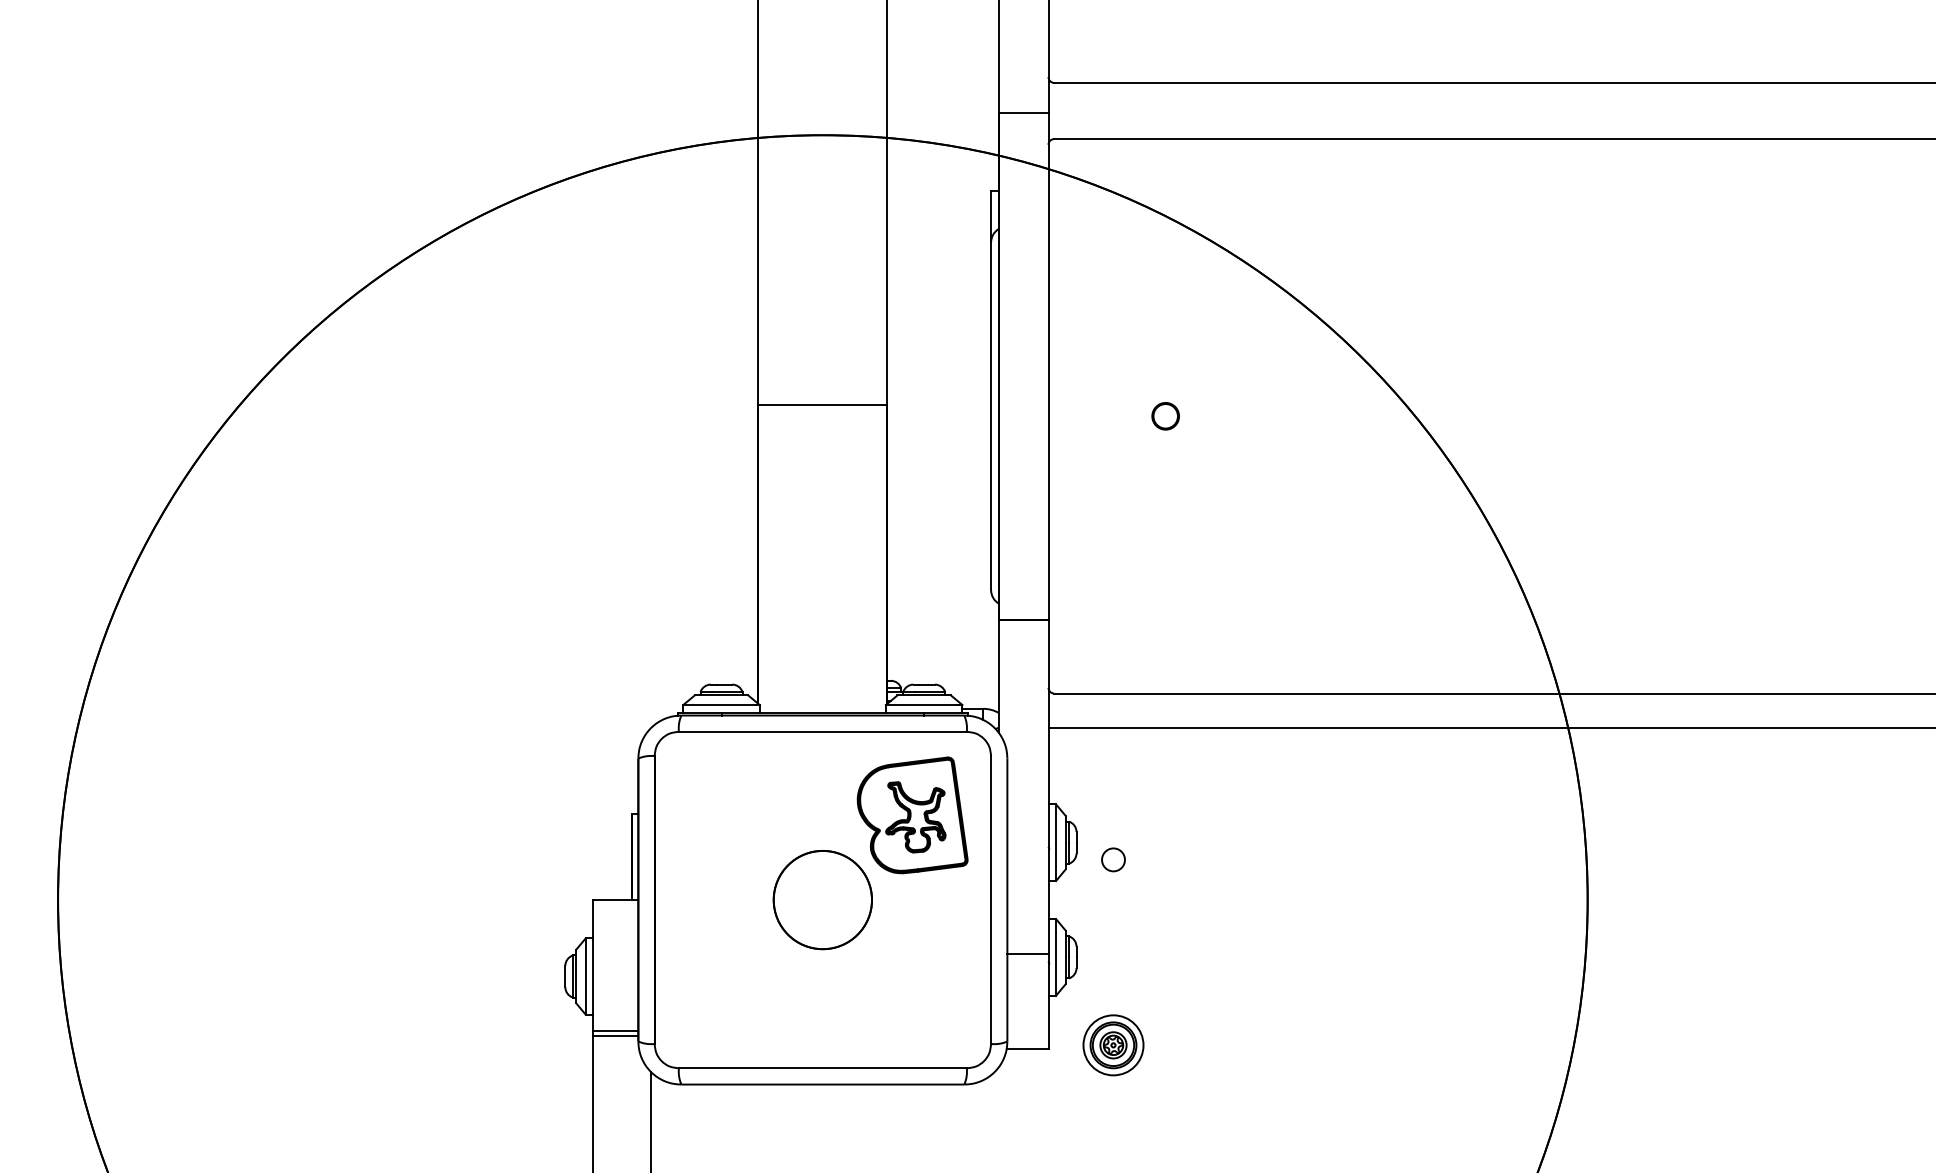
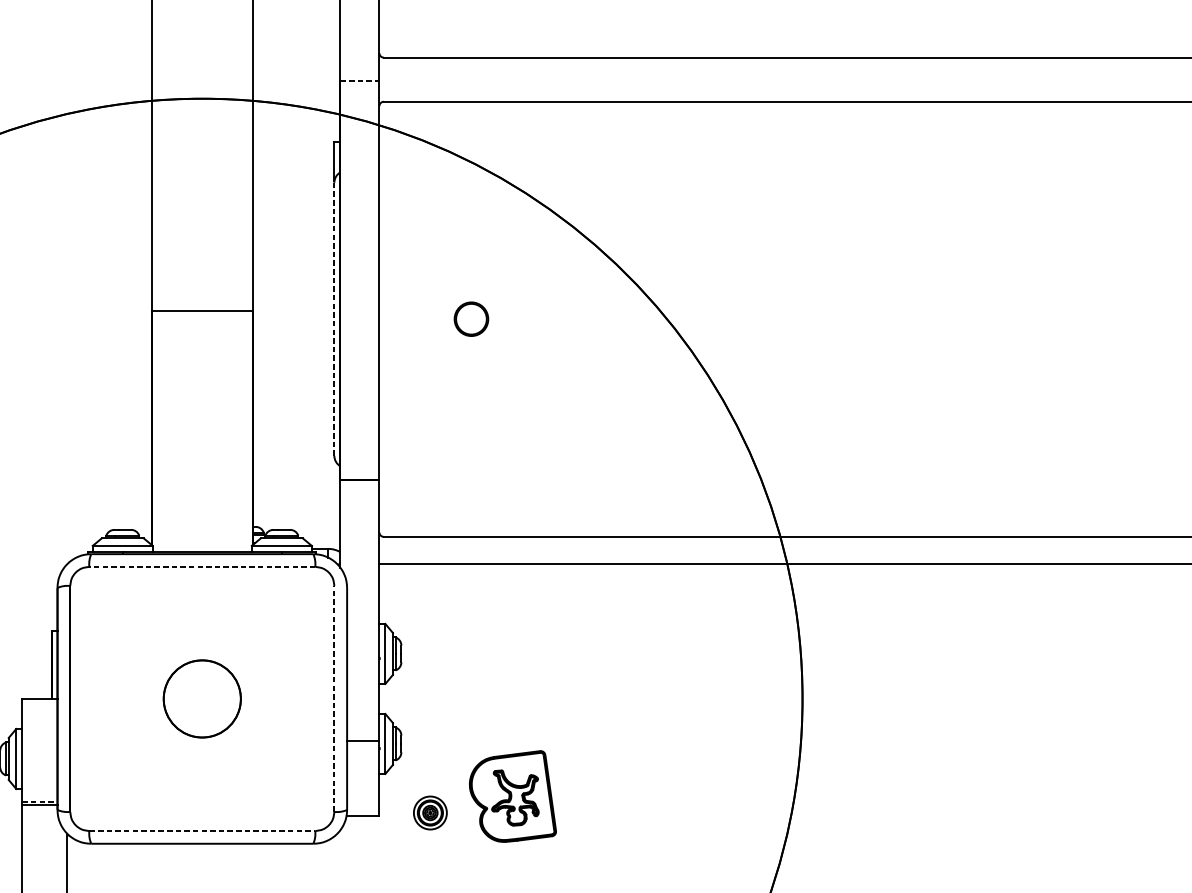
line: (1023, 112) -> (359, 80), solid -> dashed
line: (991, 416) -> (334, 319), solid -> dashed
circle: (1165, 416) -> (471, 319), size x1.6
line: (822, 731) -> (202, 566), solid -> dashed
part: (912, 815) -> (512, 796), moved
circle: (1113, 859) -> (430, 667), removed
line: (991, 900) -> (334, 699), solid -> dashed
line: (616, 1031) -> (40, 802), solid -> dashed
part: (1113, 1045) -> (430, 813), size x0.7
line: (822, 1068) -> (202, 831), solid -> dashed

